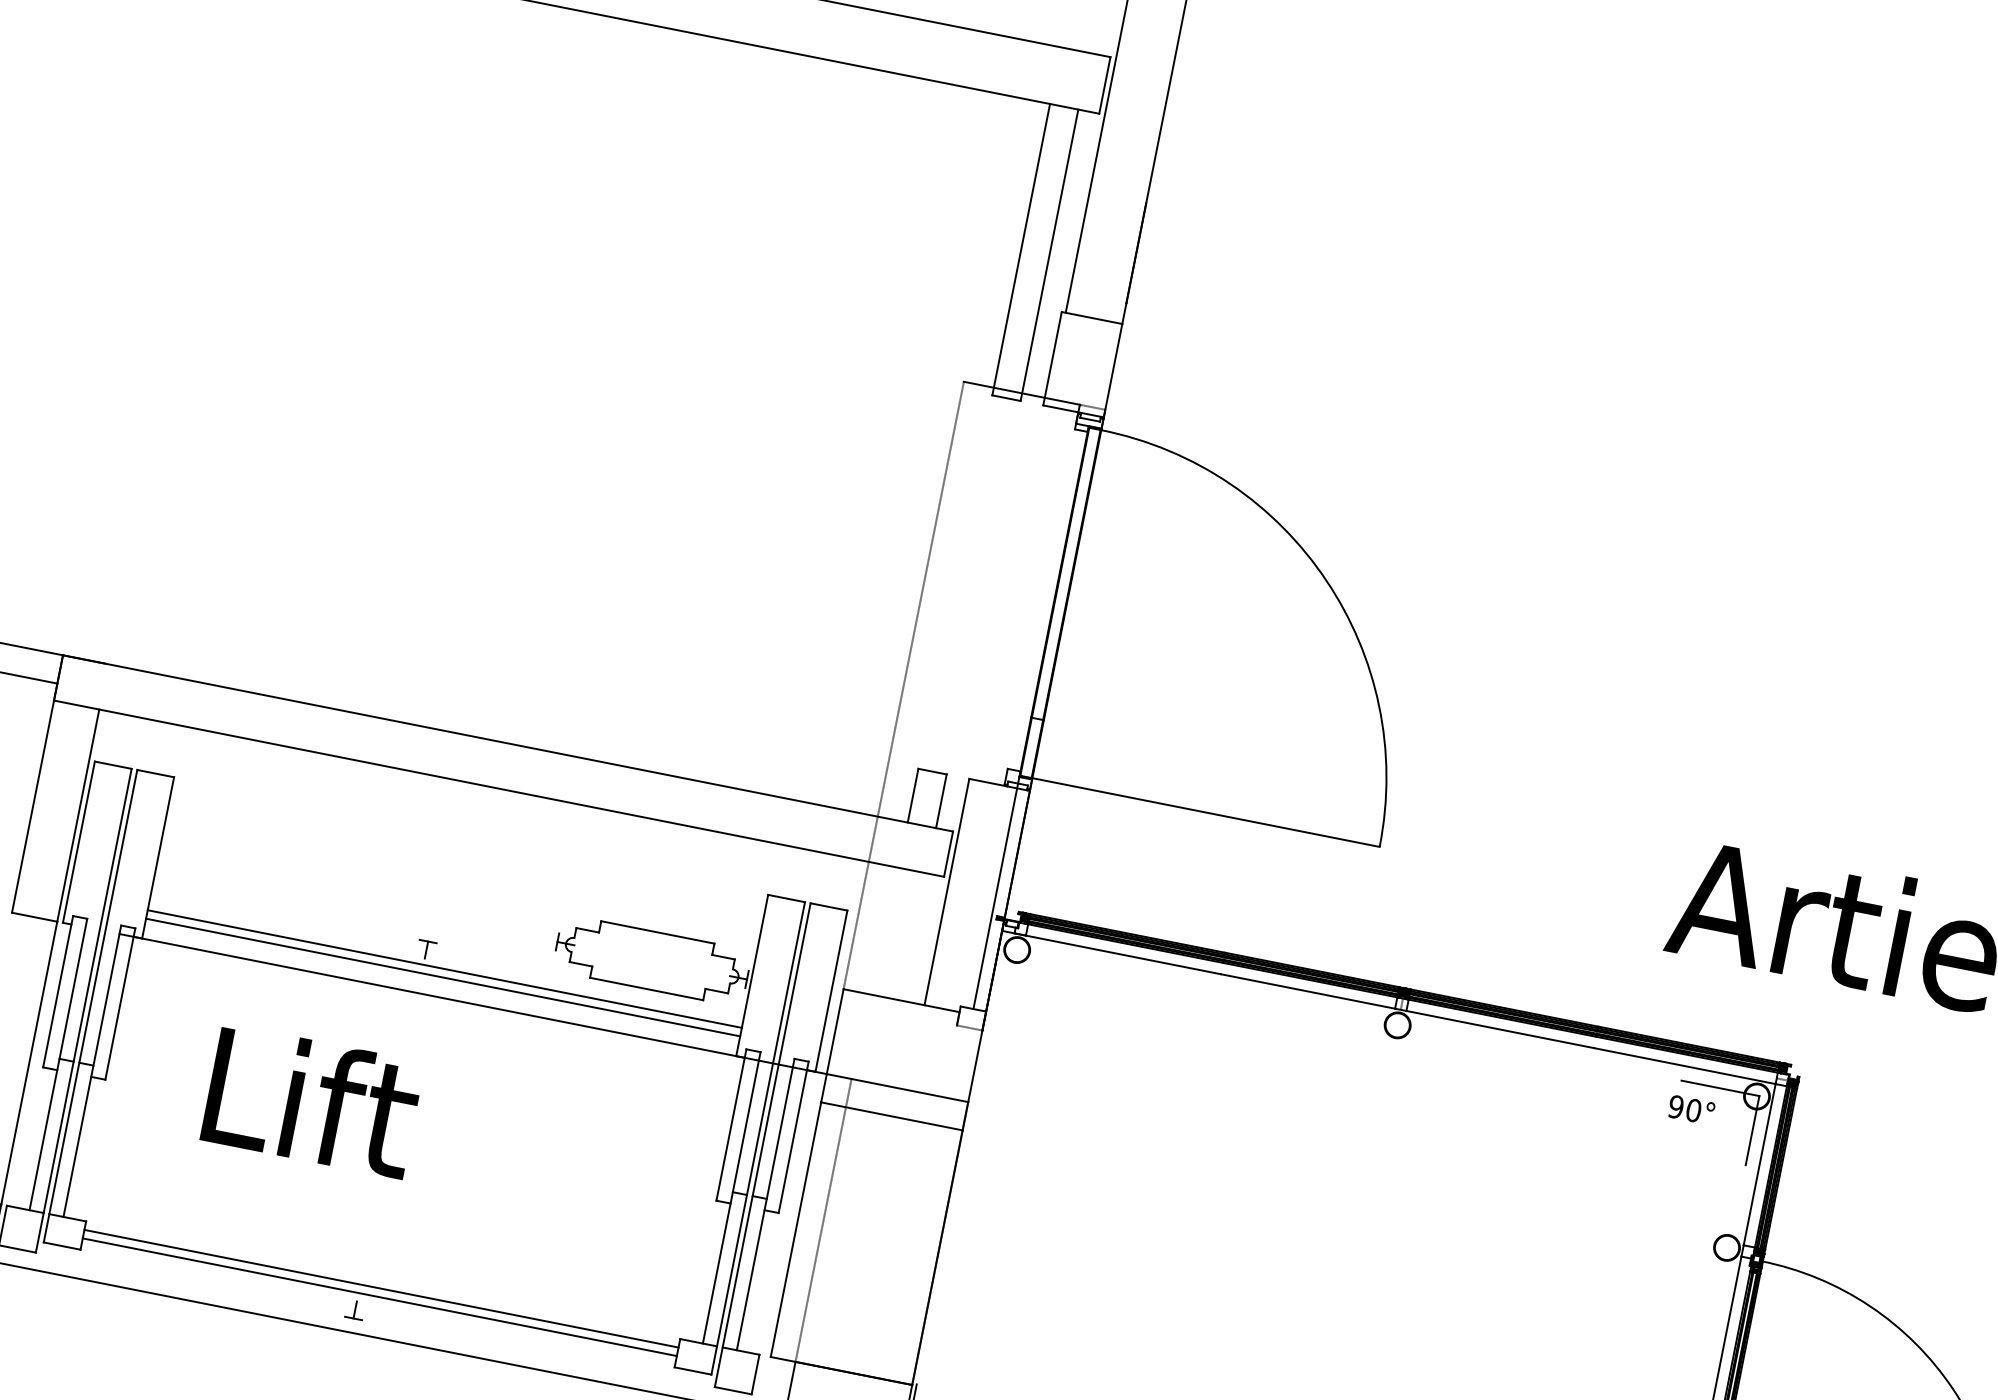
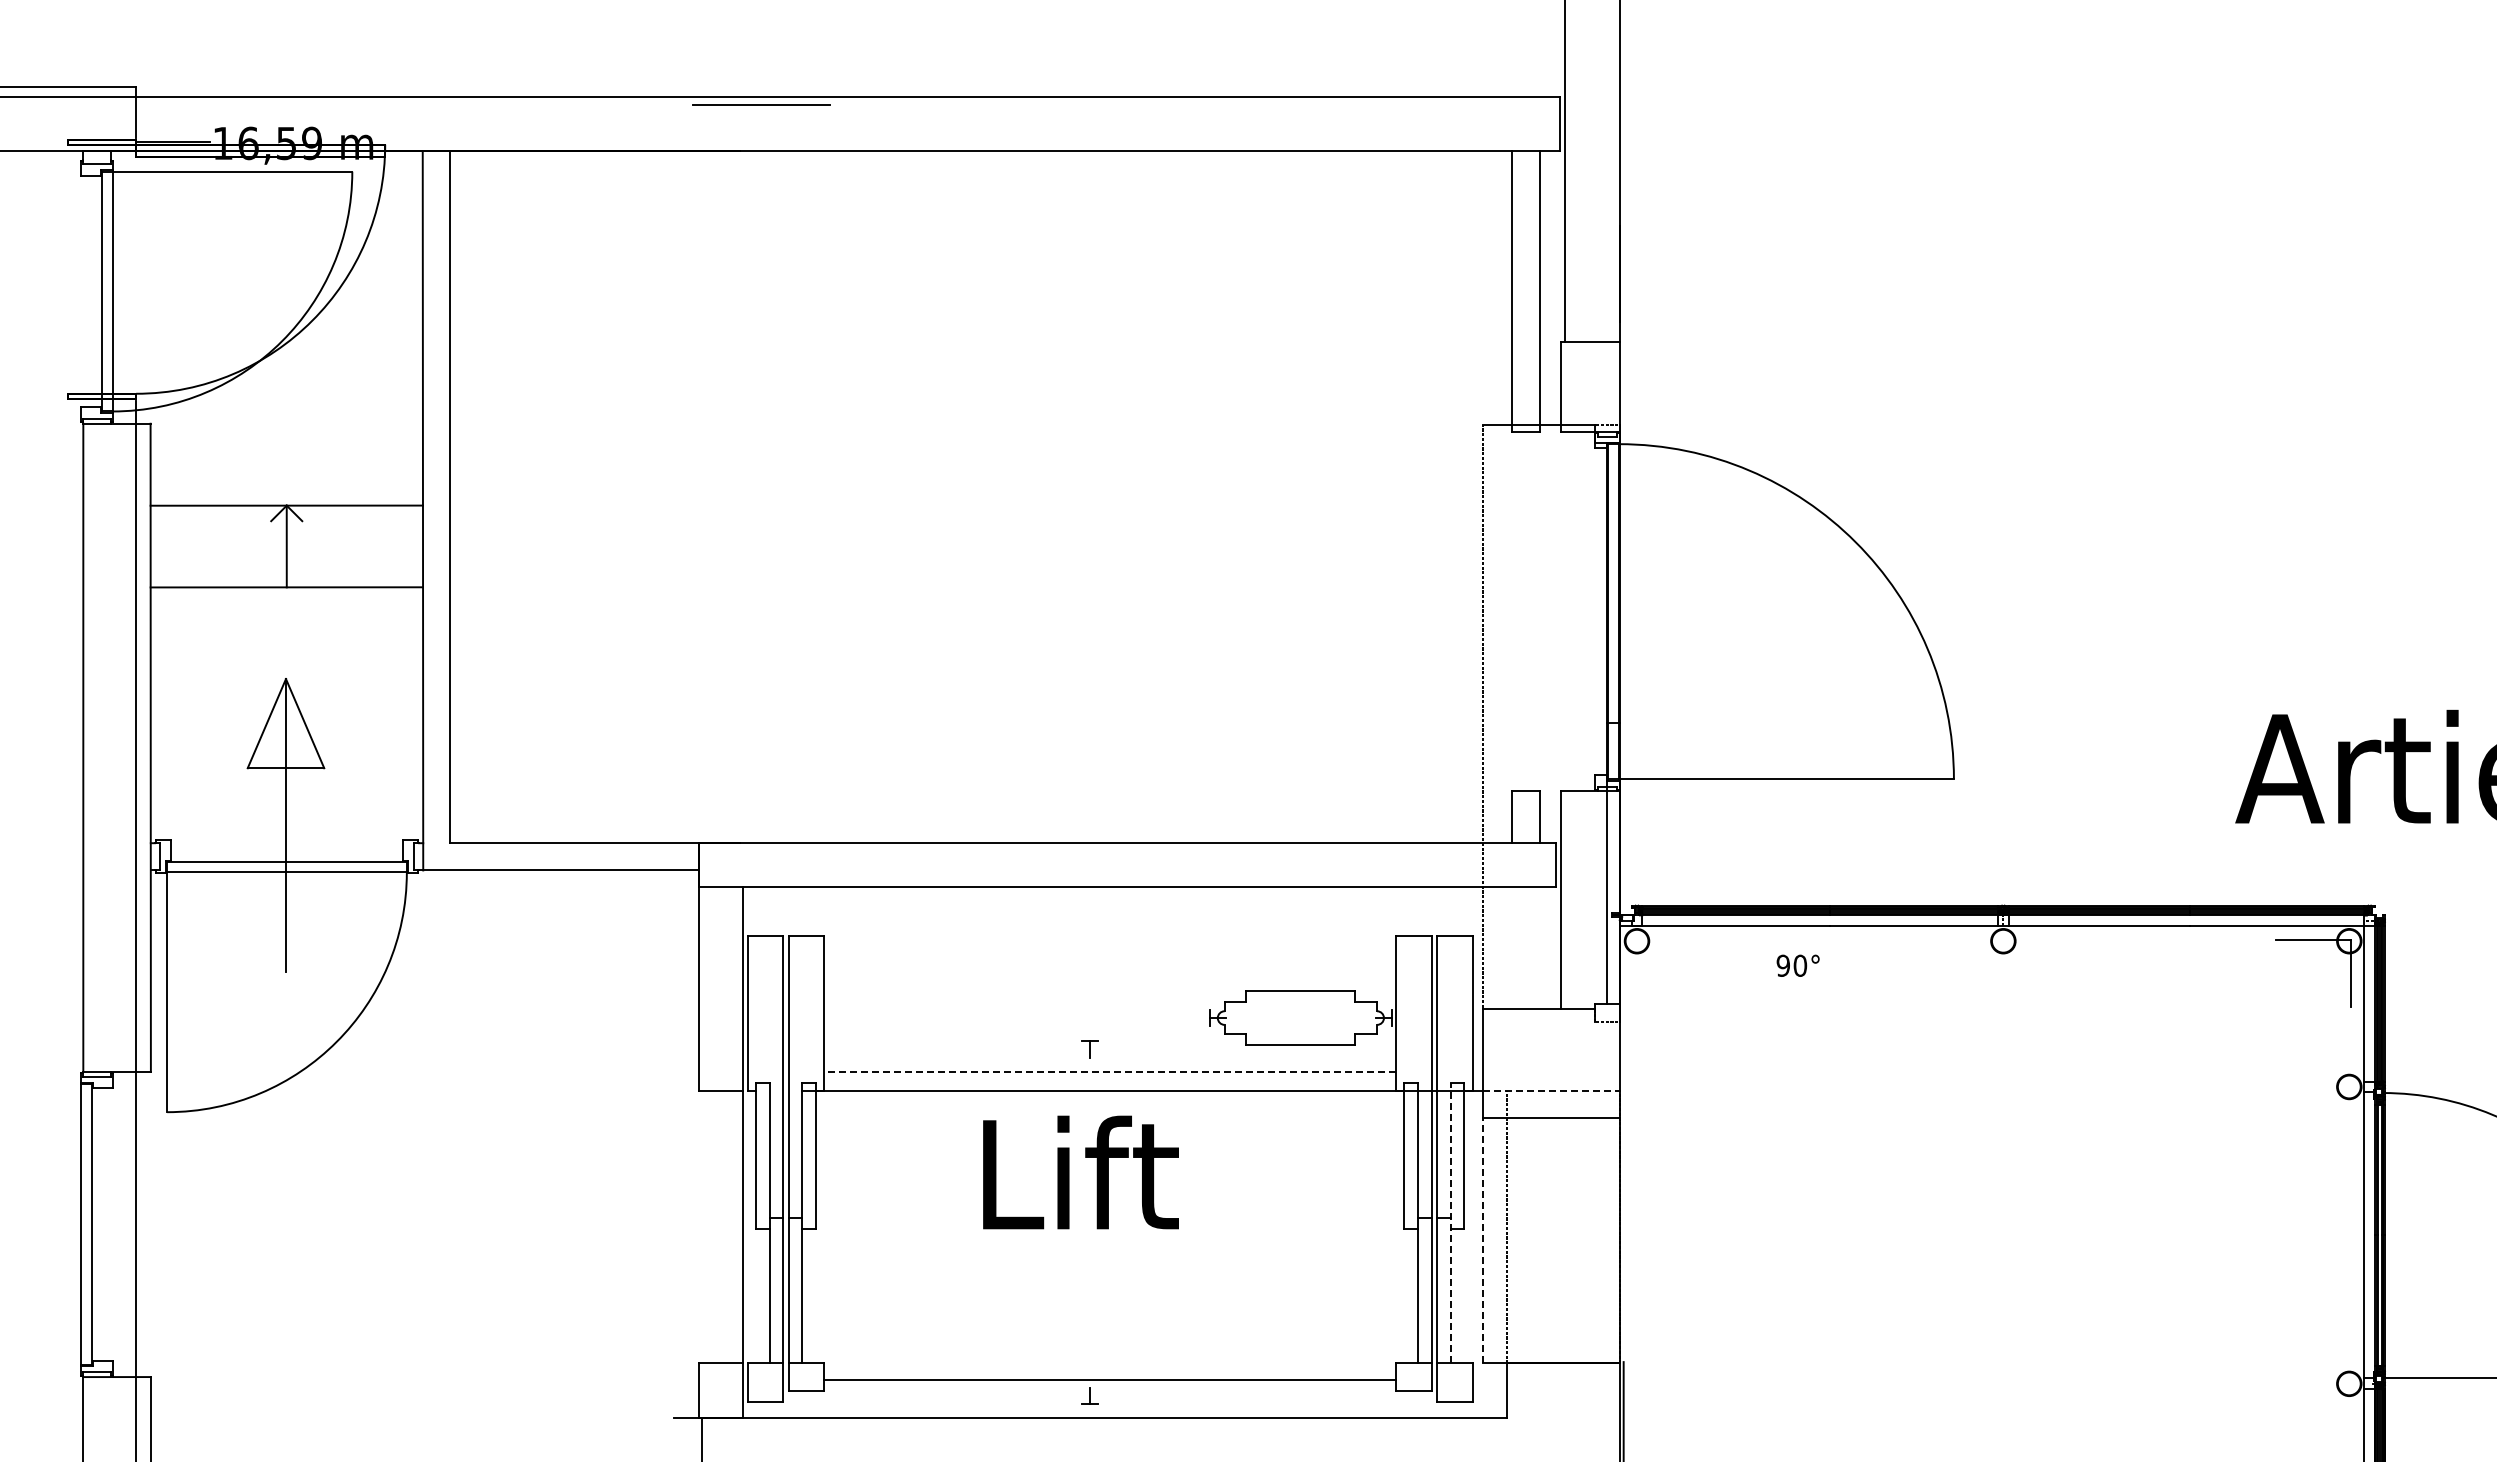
line: (445, 968) -> (1110, 1063), removed
line: (442, 977) -> (1109, 1072), solid -> dashed
line: (897, 1088) -> (1551, 1091), solid -> dashed
text: (312, 1101) -> (1080, 1172), moved
text: (1690, 1109) -> (1797, 965), moved
line: (765, 1203) -> (1450, 1222), solid -> dashed
line: (796, 1229) -> (1483, 1240), solid -> dashed
line: (381, 1288) -> (1110, 1371), removed

